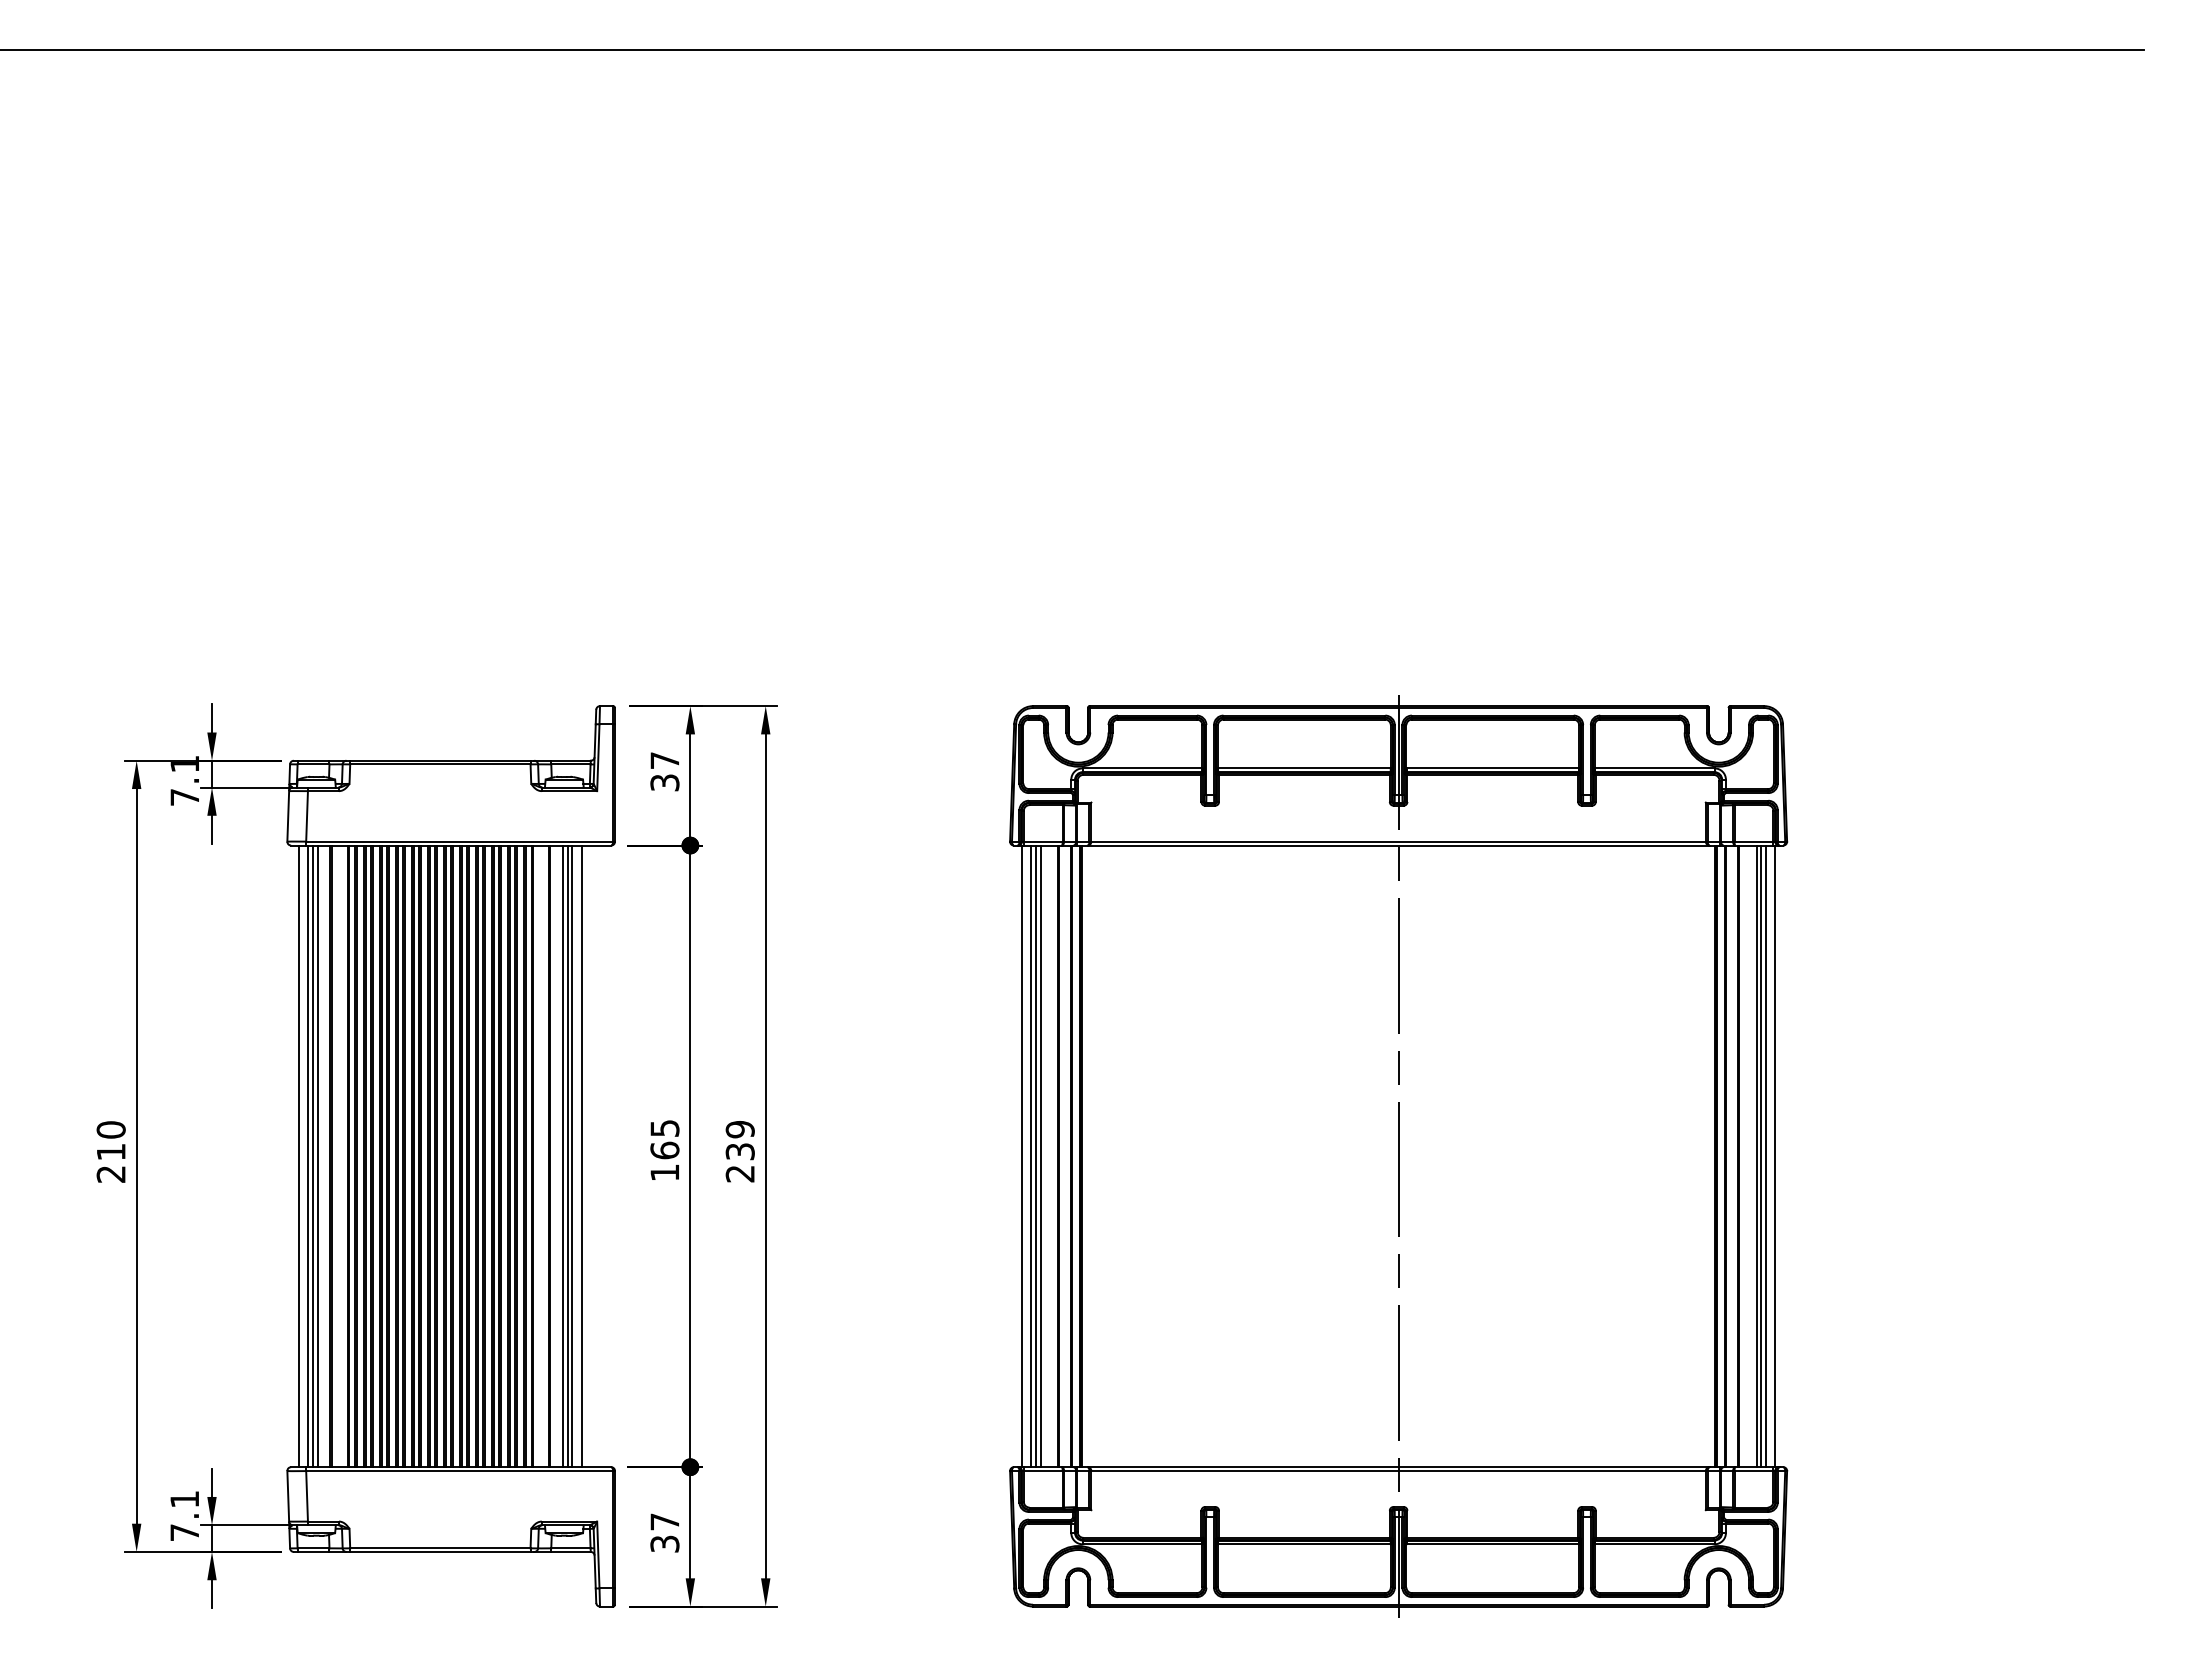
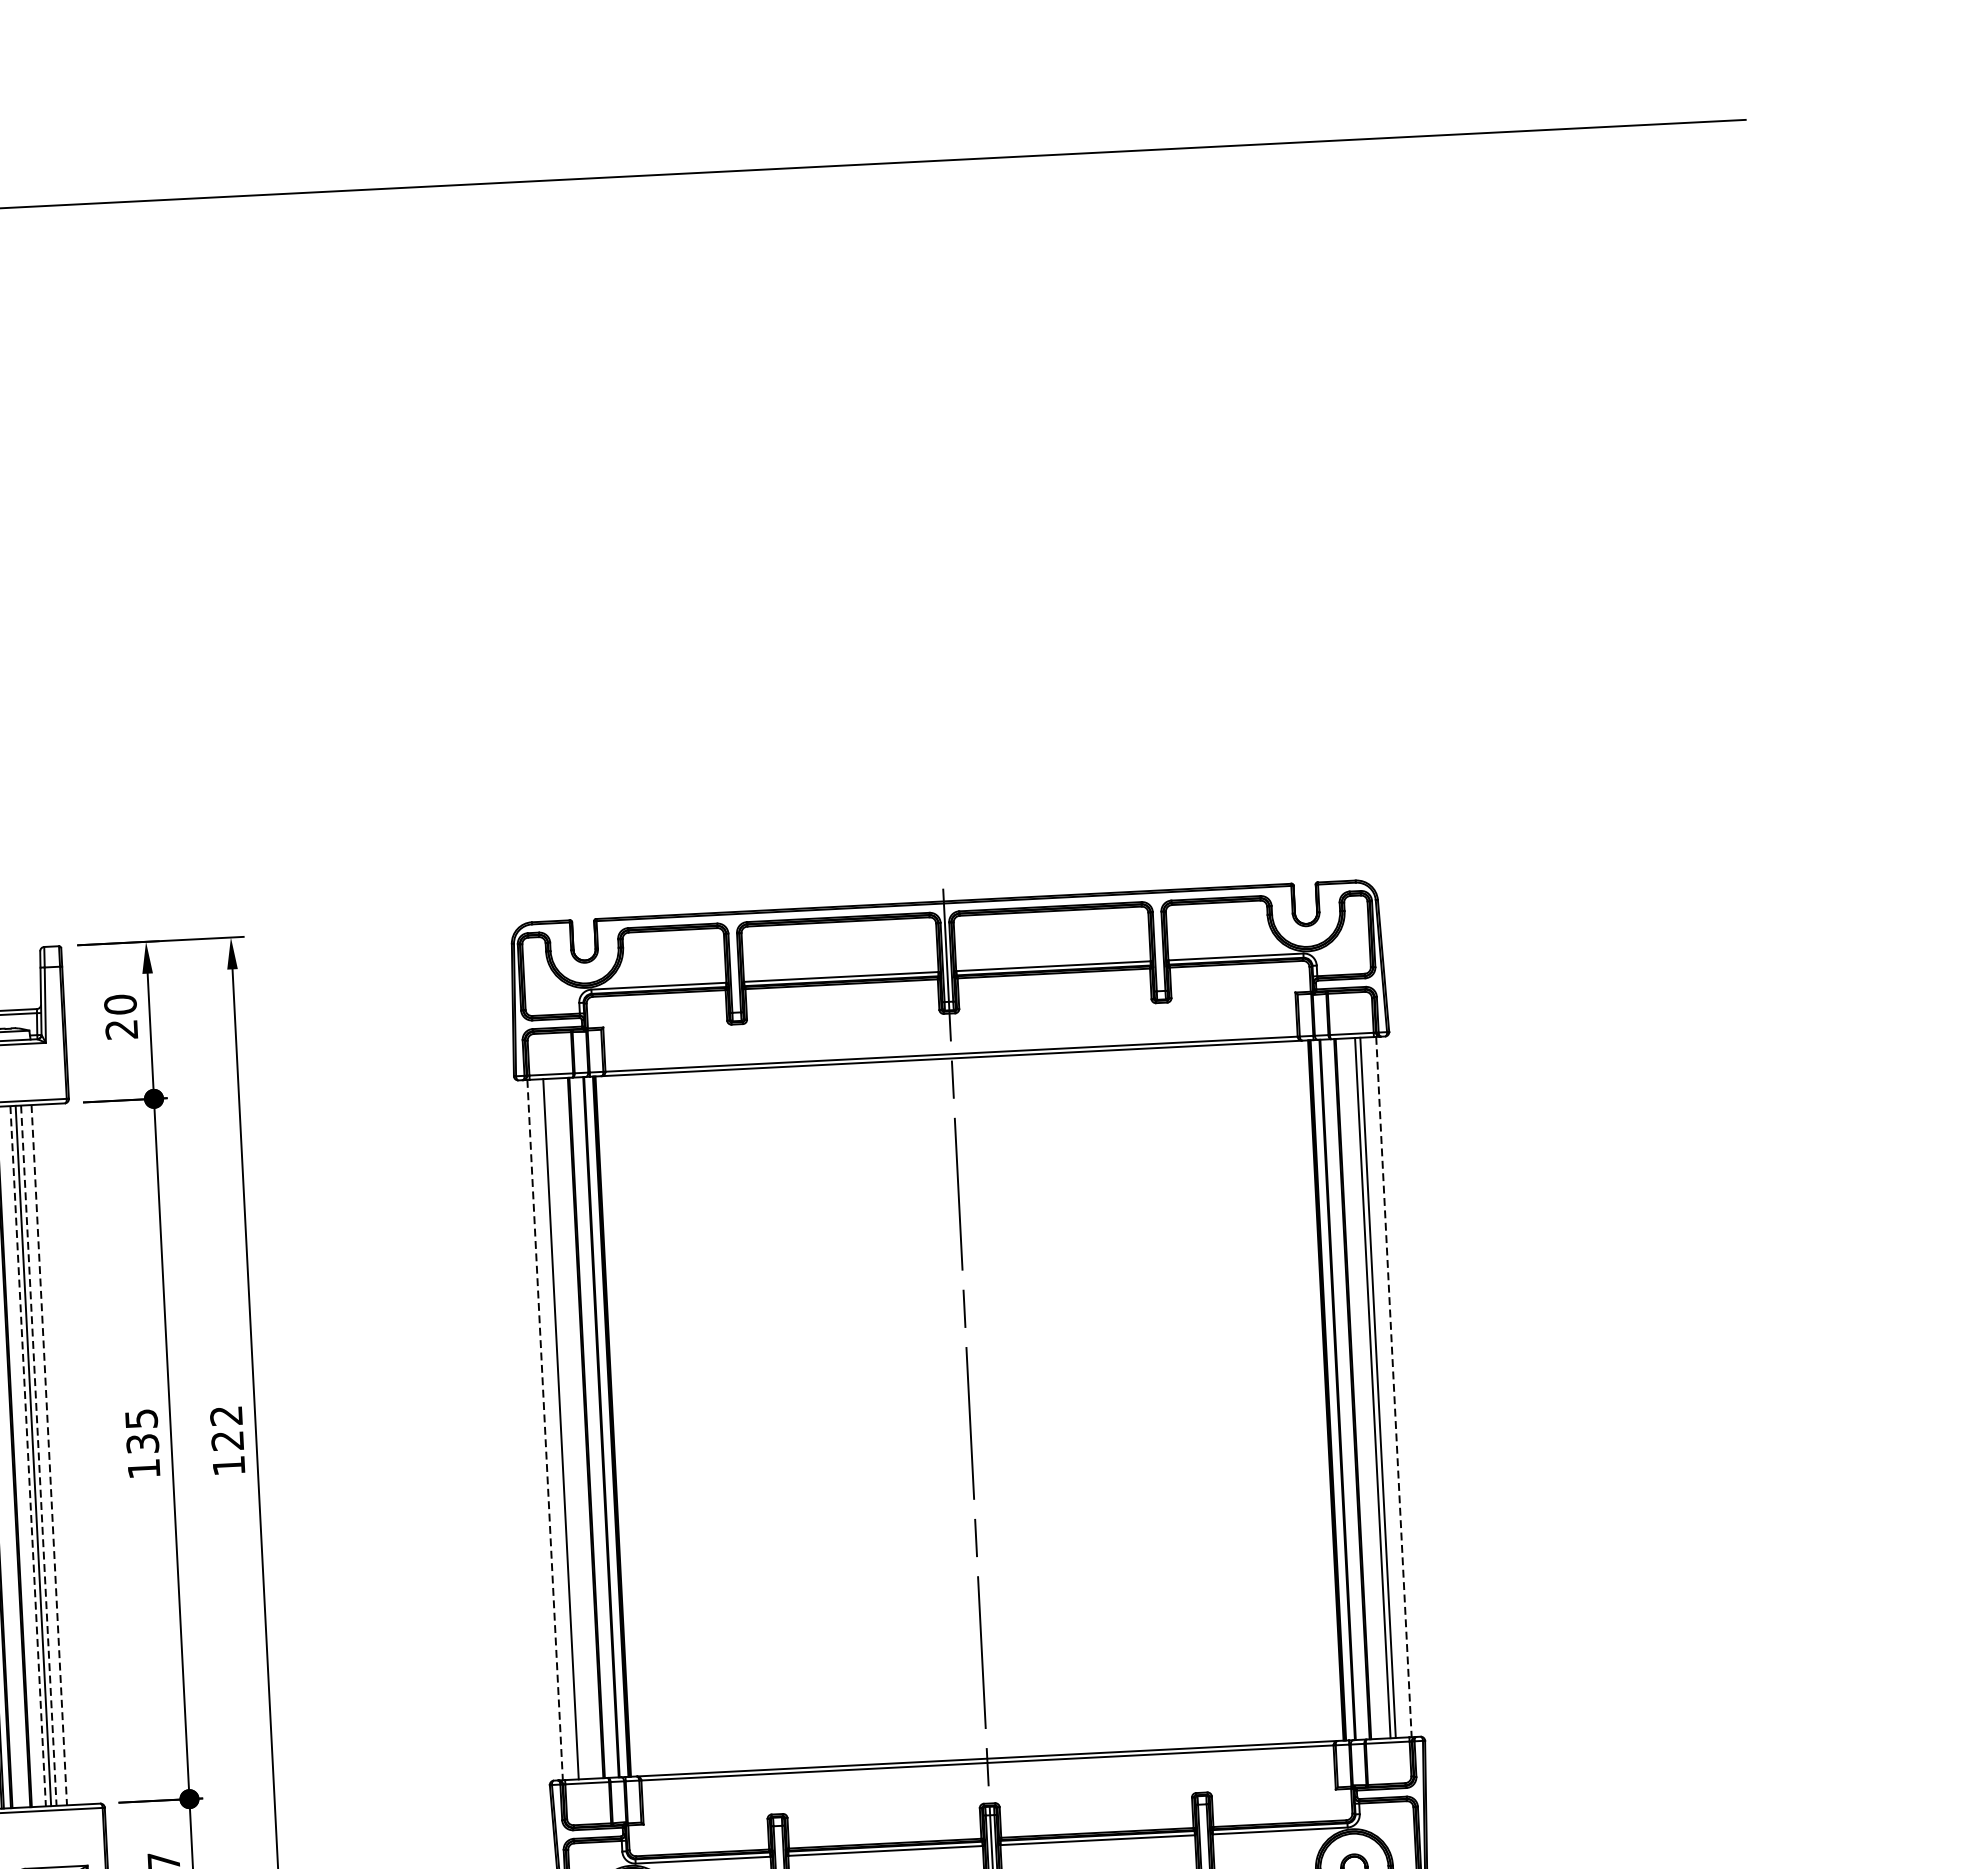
text: (664, 771) -> (120, 1016), 37 -> 20
text: (664, 1150) -> (142, 1443), 165 -> 135
text: (739, 1151) -> (226, 1440), 239 -> 122
line: (562, 1156) -> (27, 1456), solid -> dashed
line: (572, 1156) -> (38, 1455), solid -> dashed
line: (581, 1156) -> (49, 1455), solid -> dashed
line: (1021, 1156) -> (544, 1430), solid -> dashed
line: (1031, 1156) -> (556, 1429), removed
line: (1040, 1156) -> (566, 1429), removed
line: (1766, 1156) -> (1383, 1387), removed
line: (1775, 1156) -> (1394, 1387), solid -> dashed

